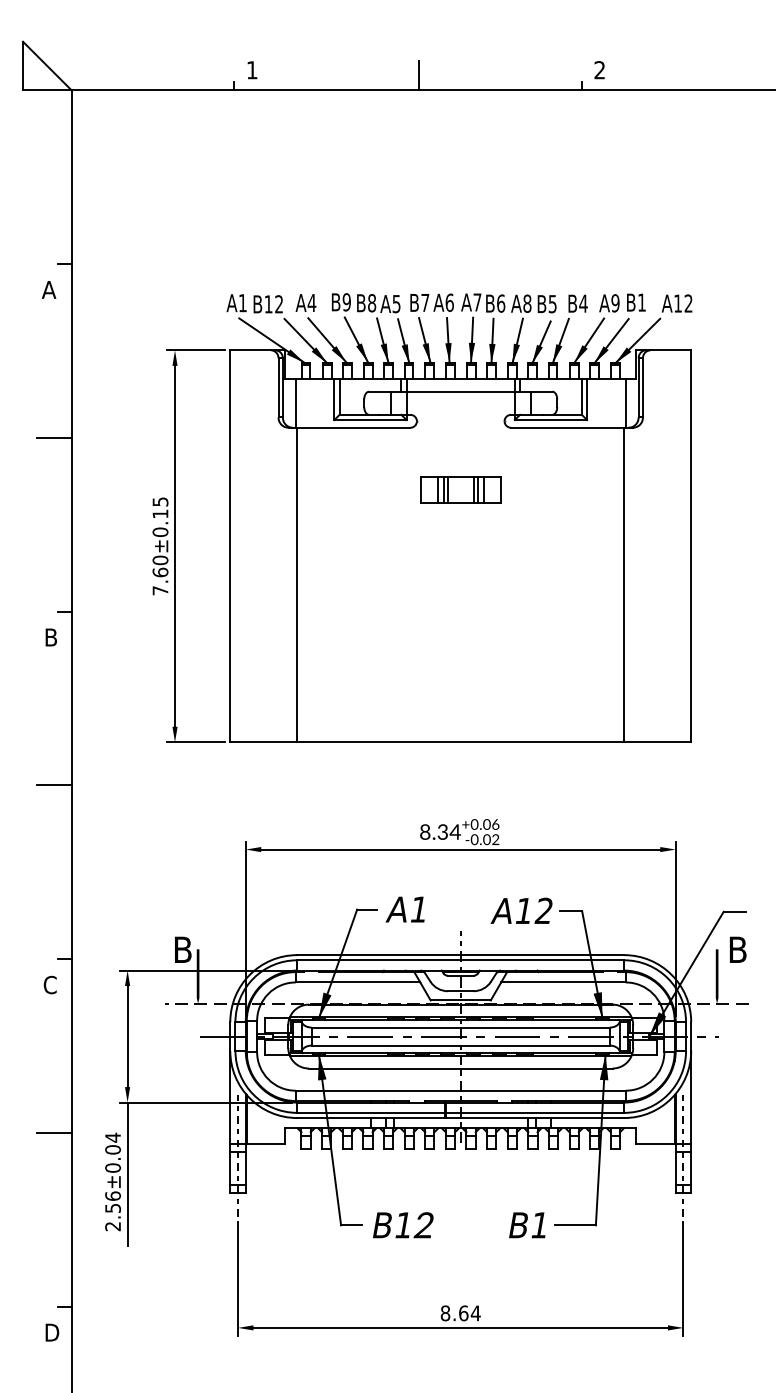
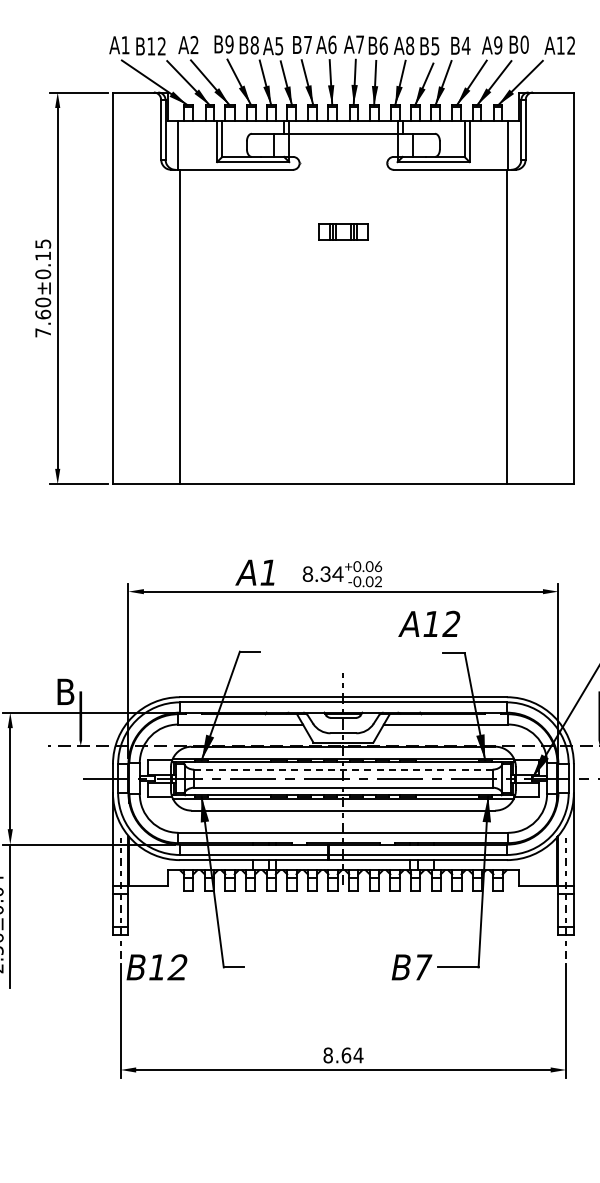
text: (311, 302) -> (194, 44), A4 -> A2
text: (641, 302) -> (524, 44), B1 -> B0
part: (460, 489) -> (343, 231), size x0.6
text: (404, 909) -> (254, 572), moved
text: (521, 910) -> (429, 623), moved
line: (461, 1027) -> (344, 769), solid -> dashed
text: (403, 1225) -> (157, 967), moved
text: (540, 1225) -> (423, 967), B1 -> B7

